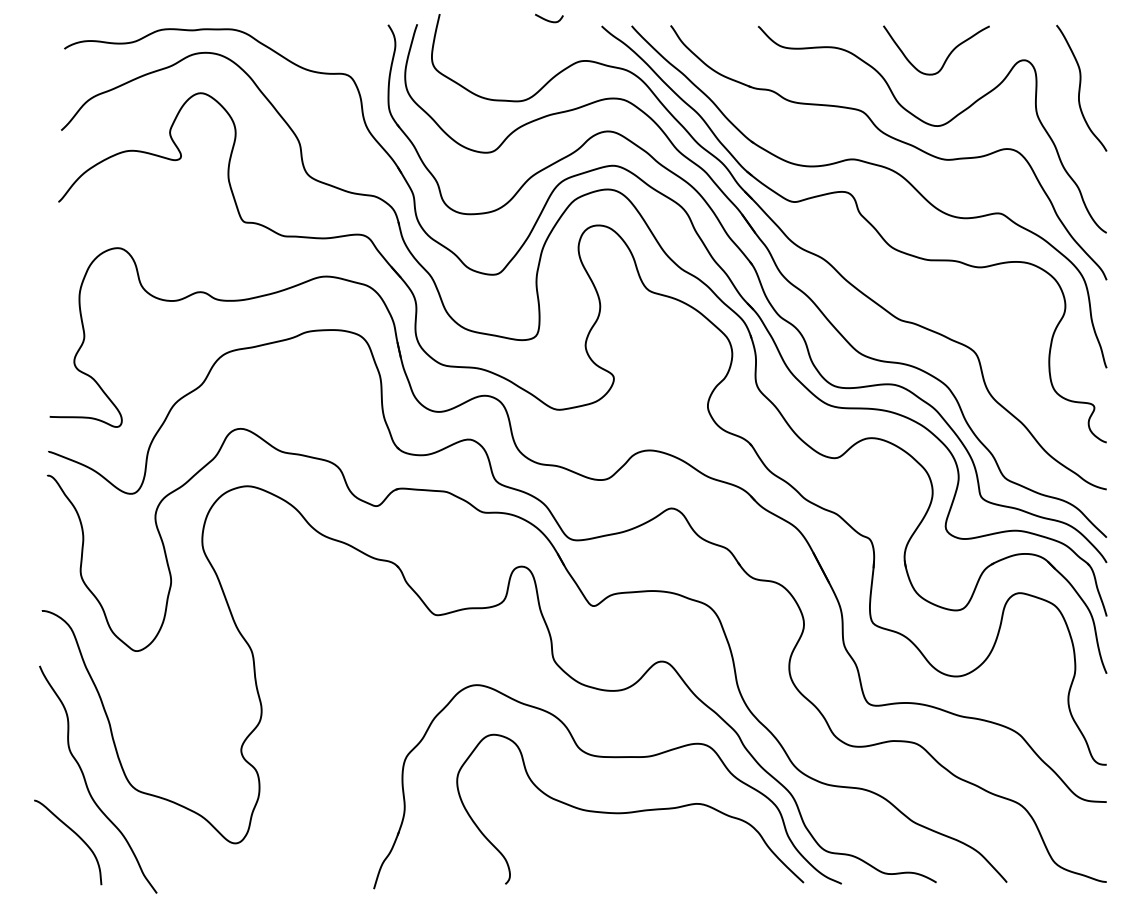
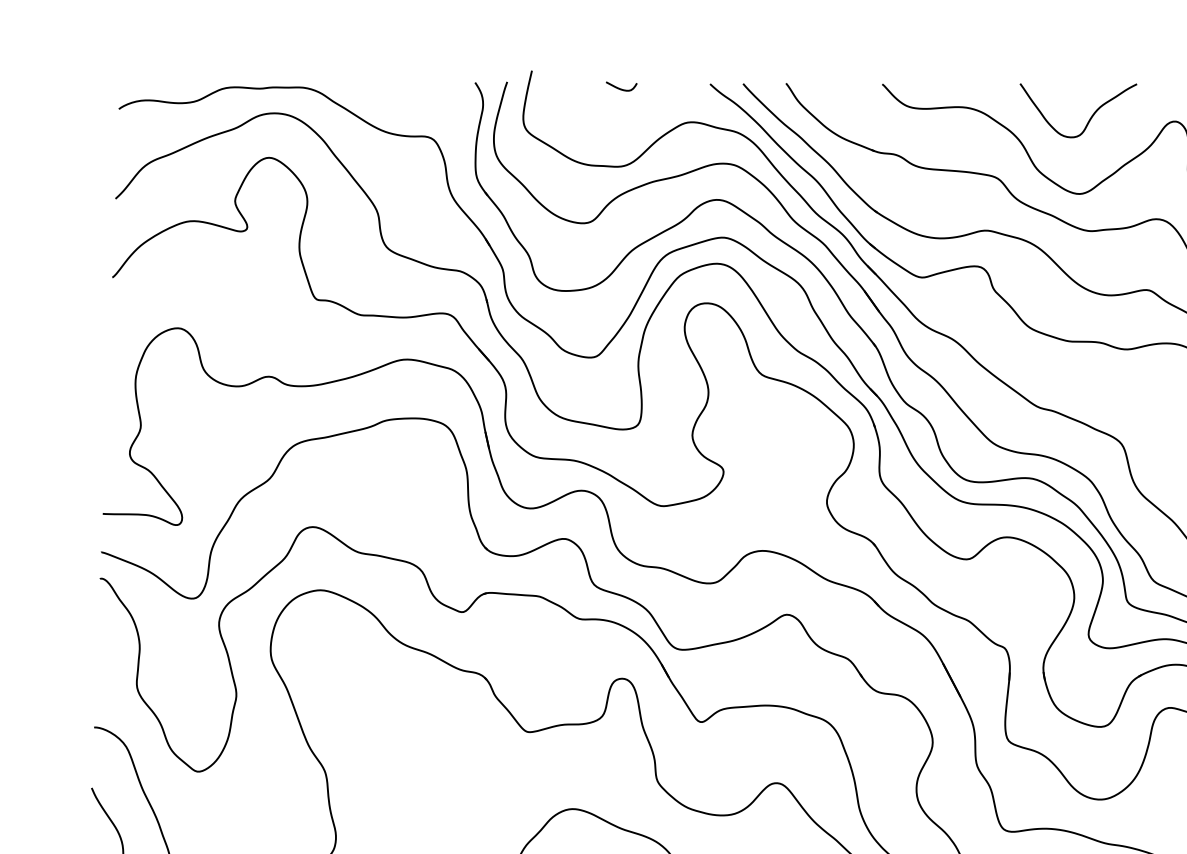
curve: (549, 20) -> (621, 88), moved

